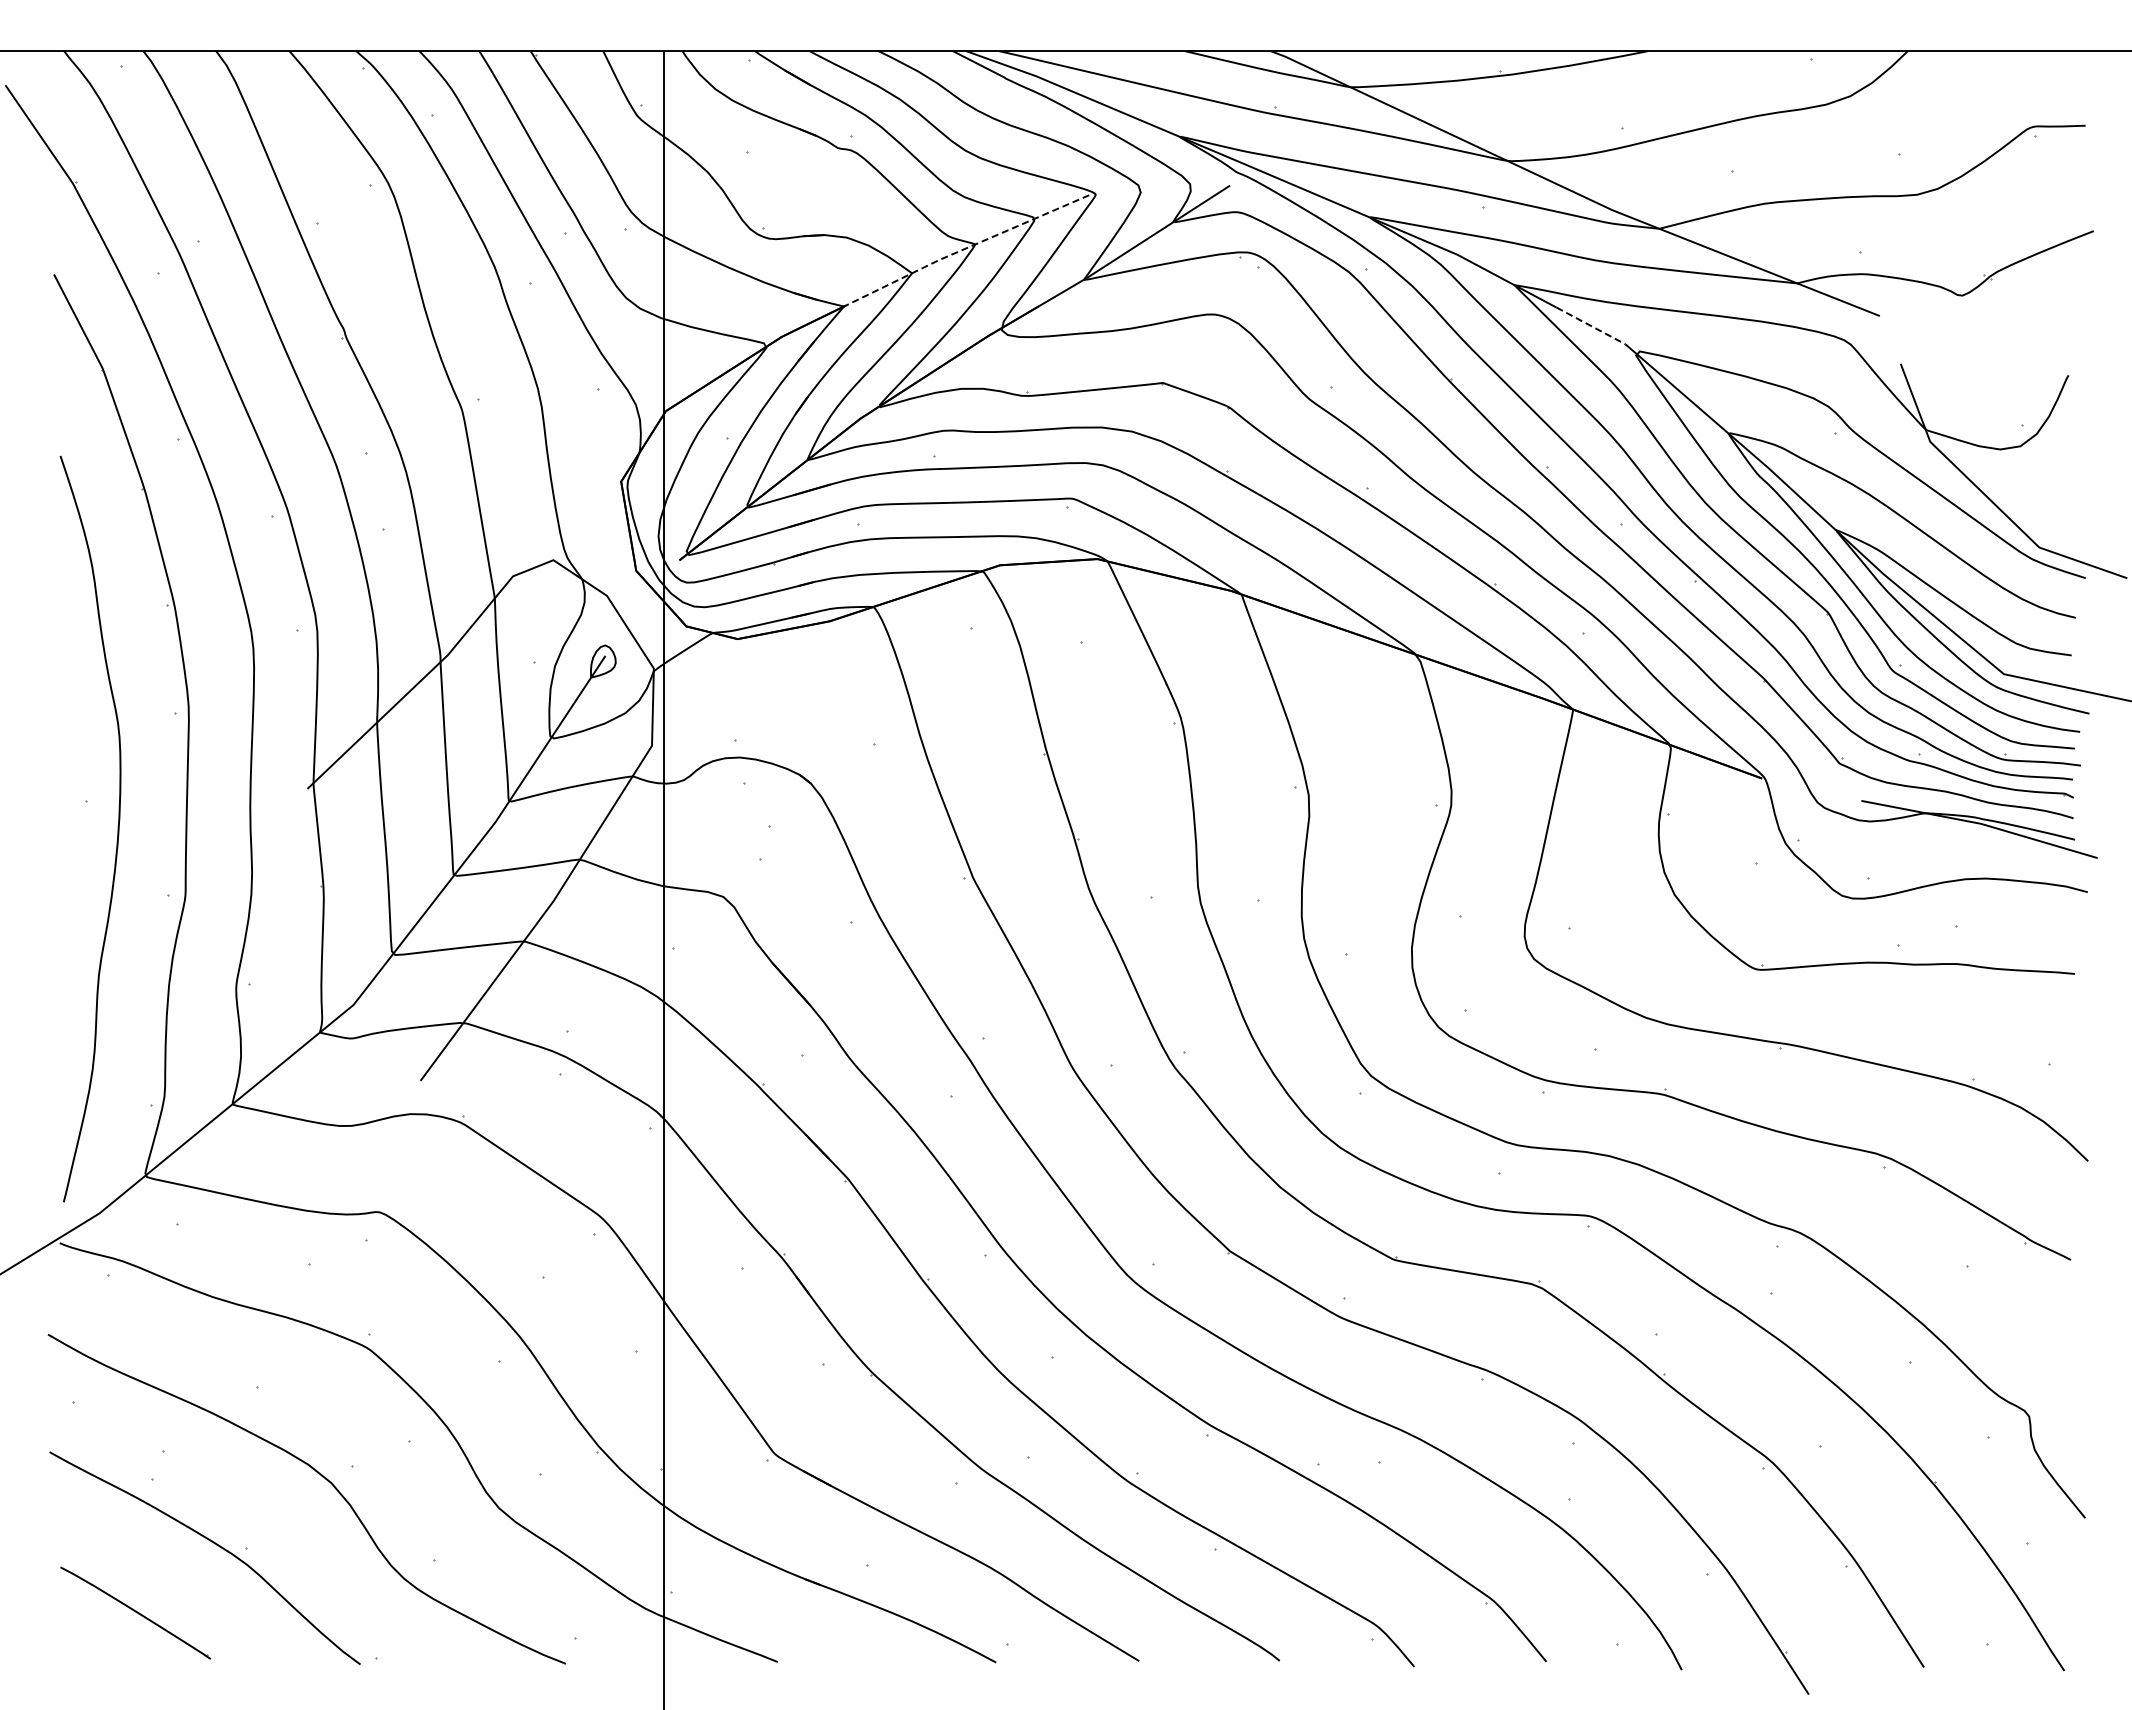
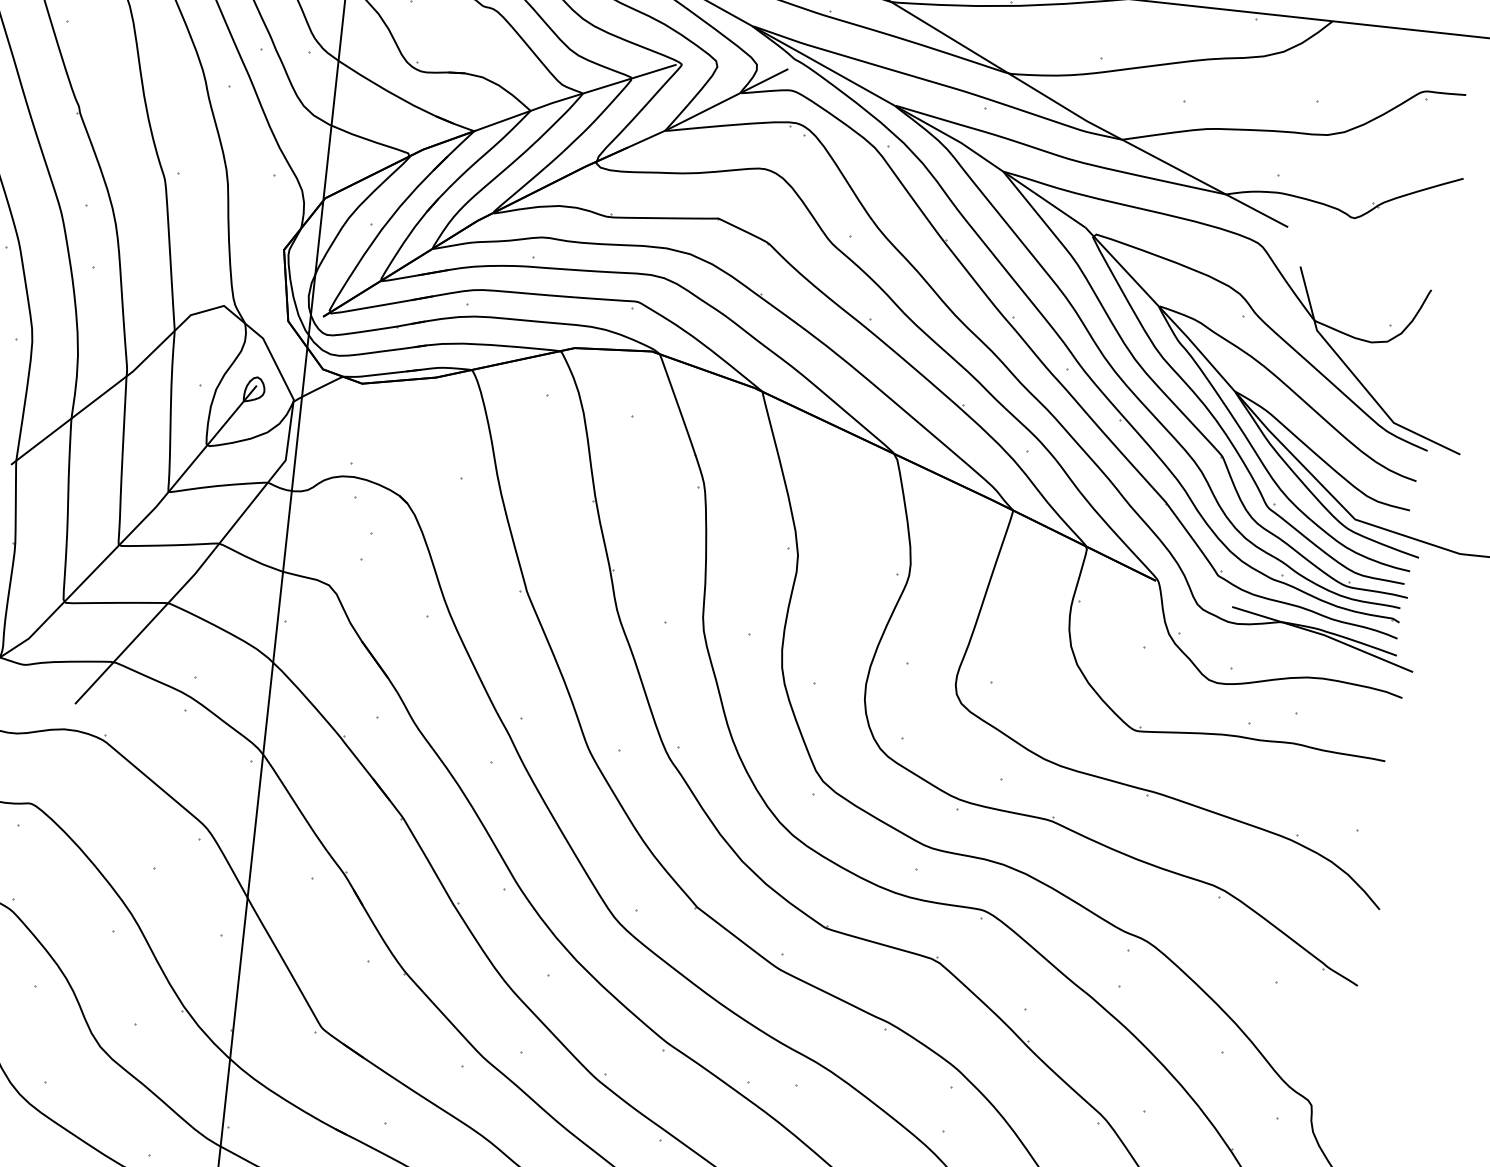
line: (965, 248) -> (574, 95), dashed -> solid
line: (1591, 326) -> (1060, 210), dashed -> solid

